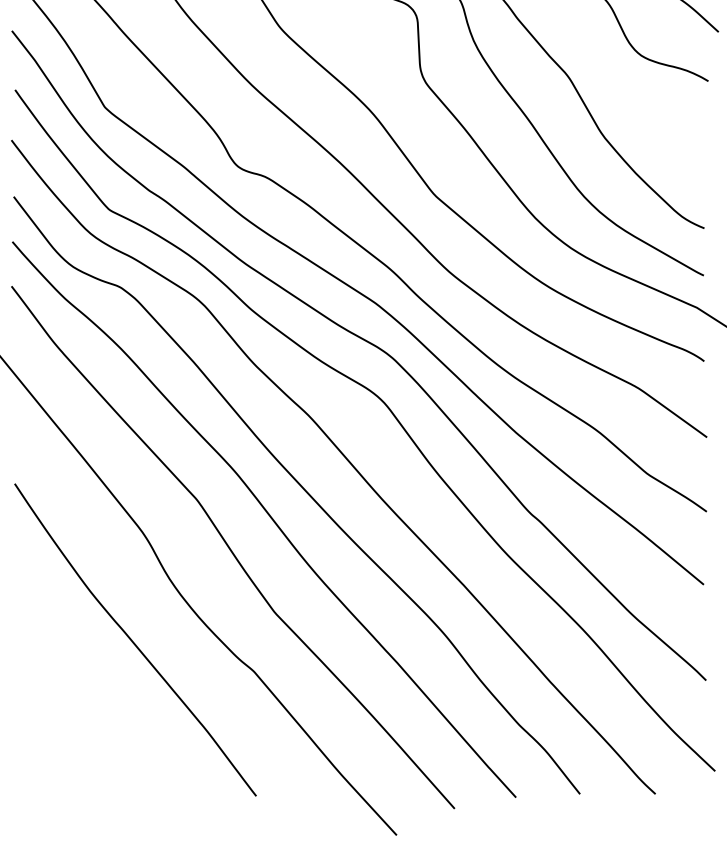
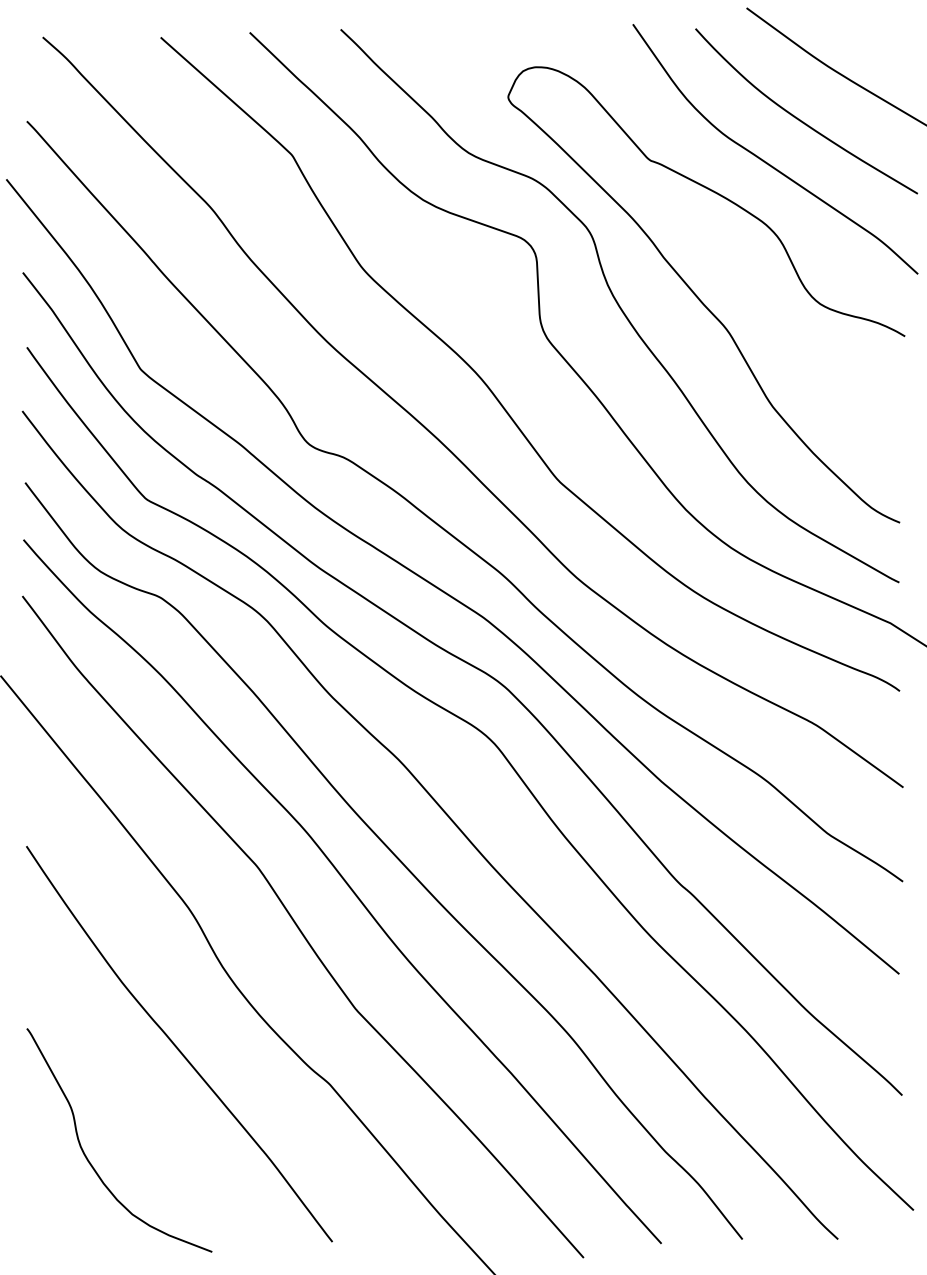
curve: (64, 731) -> (89, 1160), added

